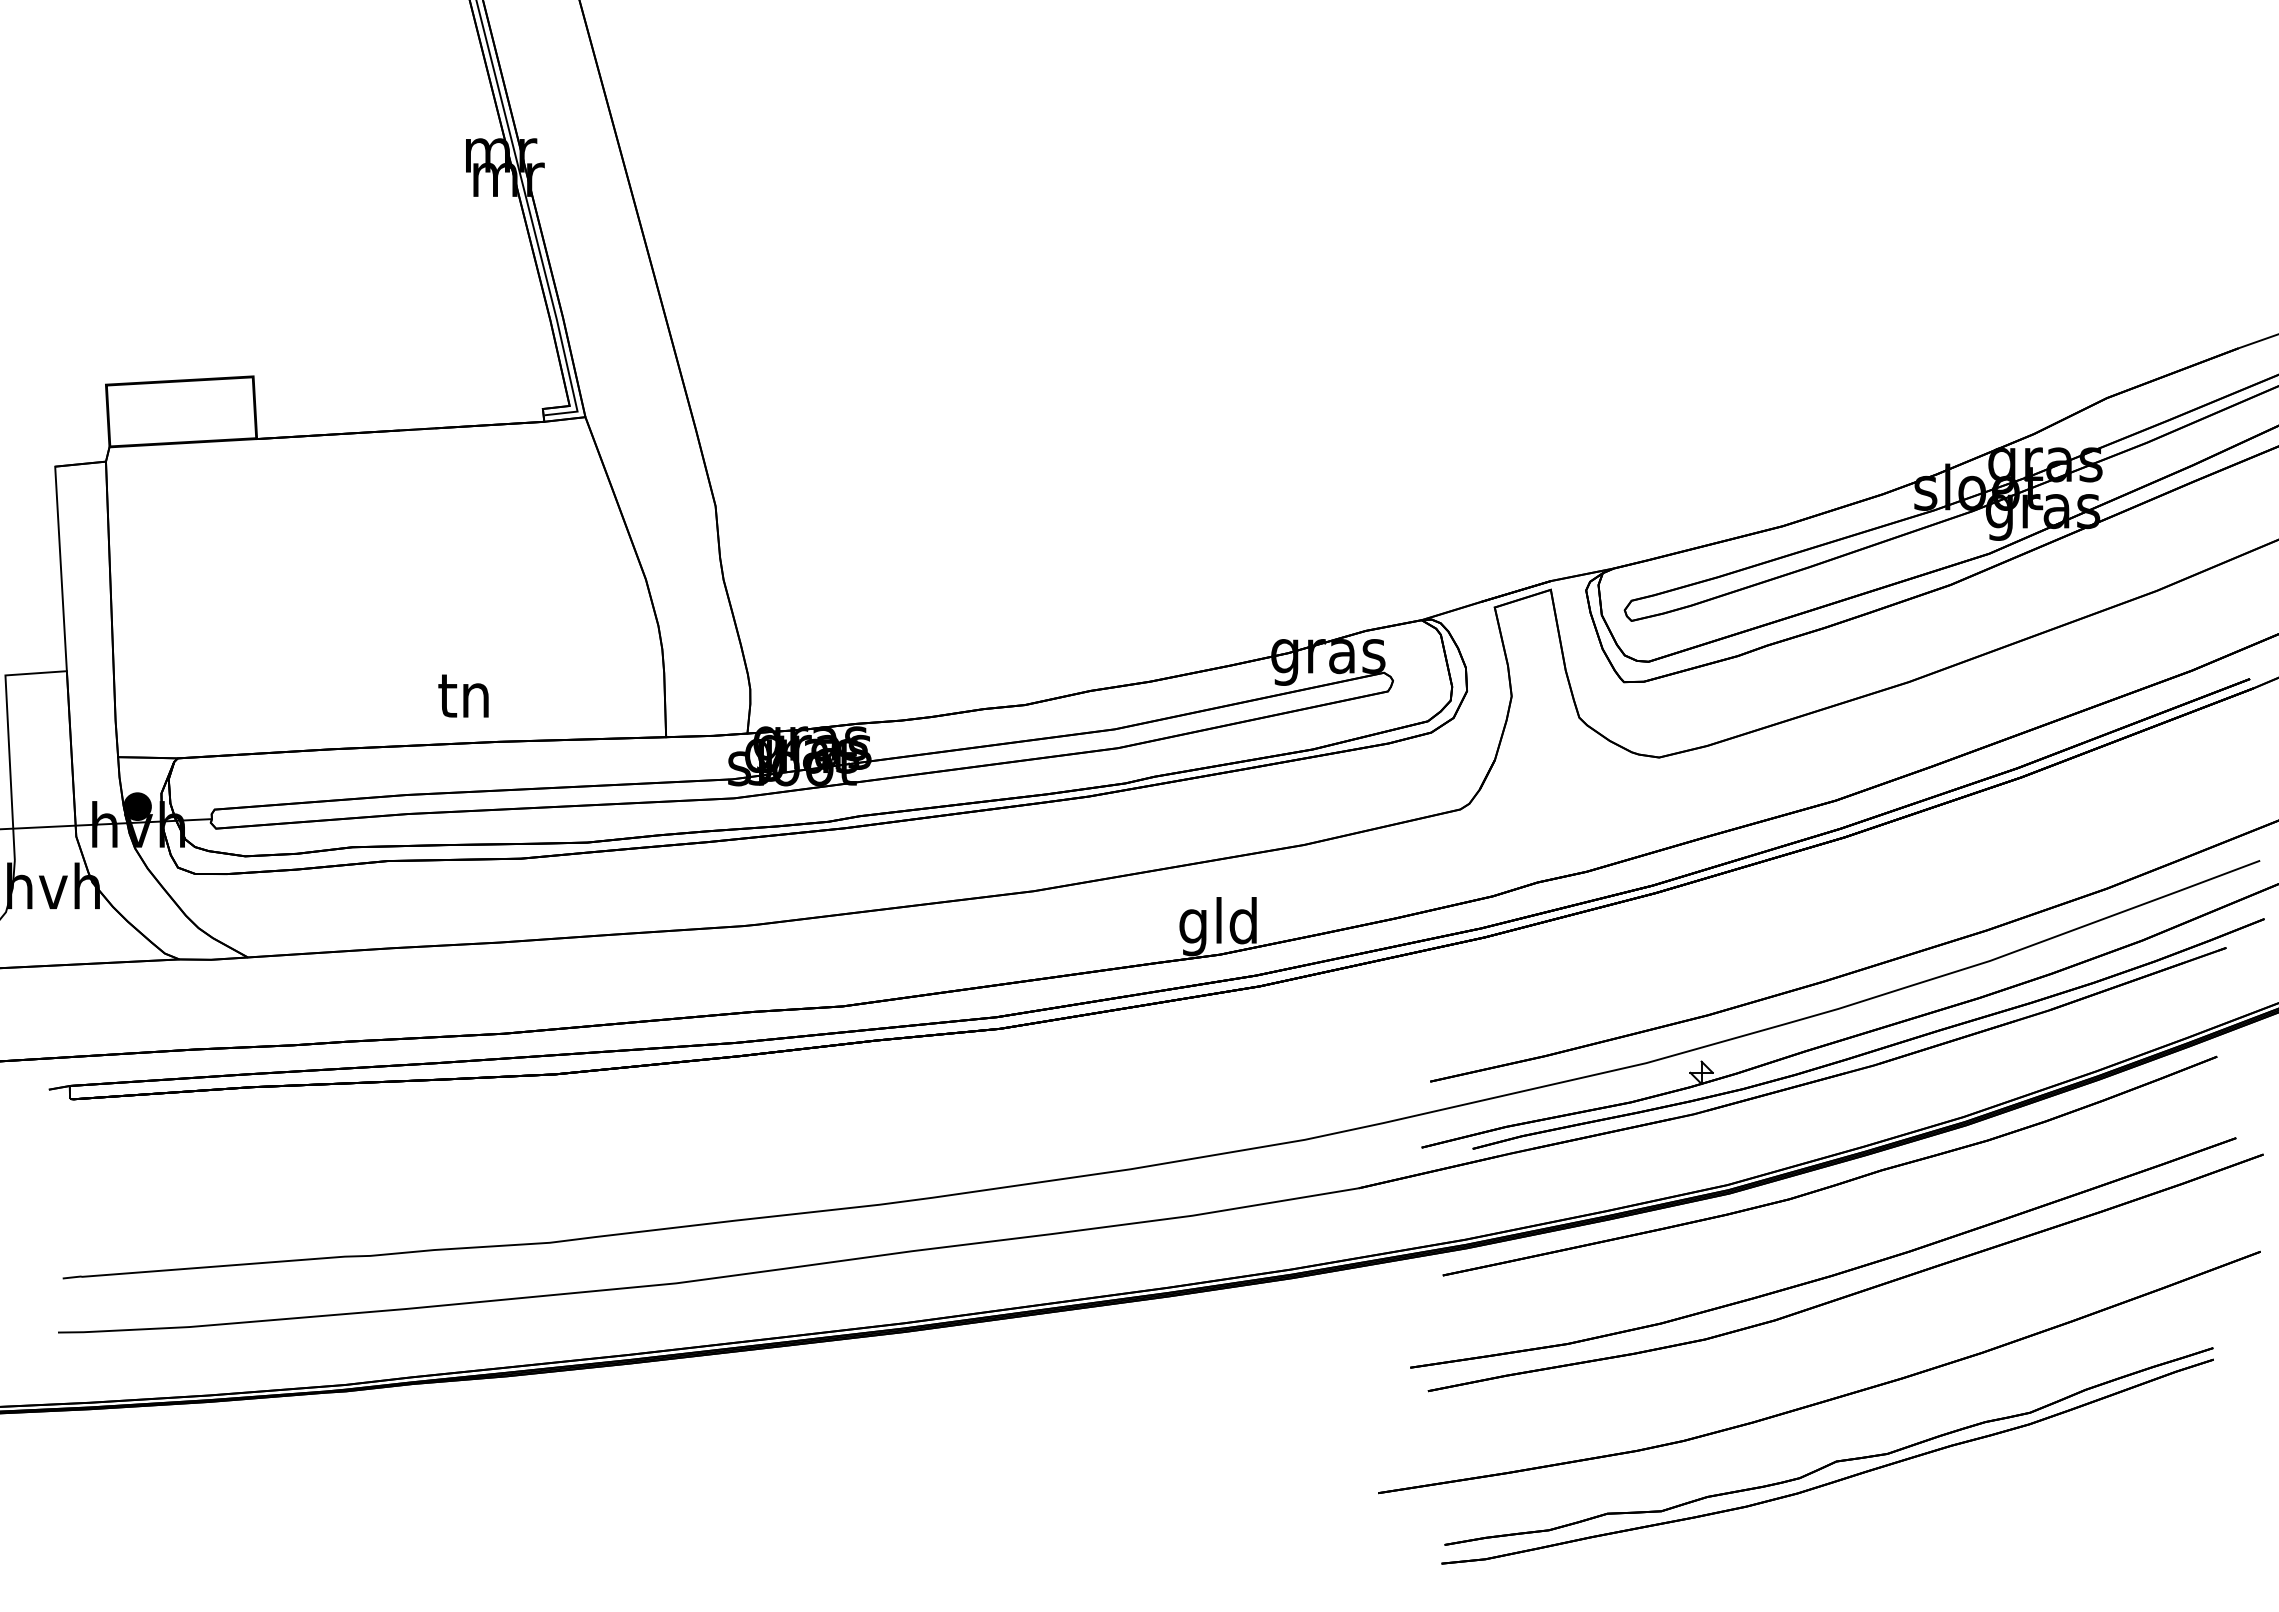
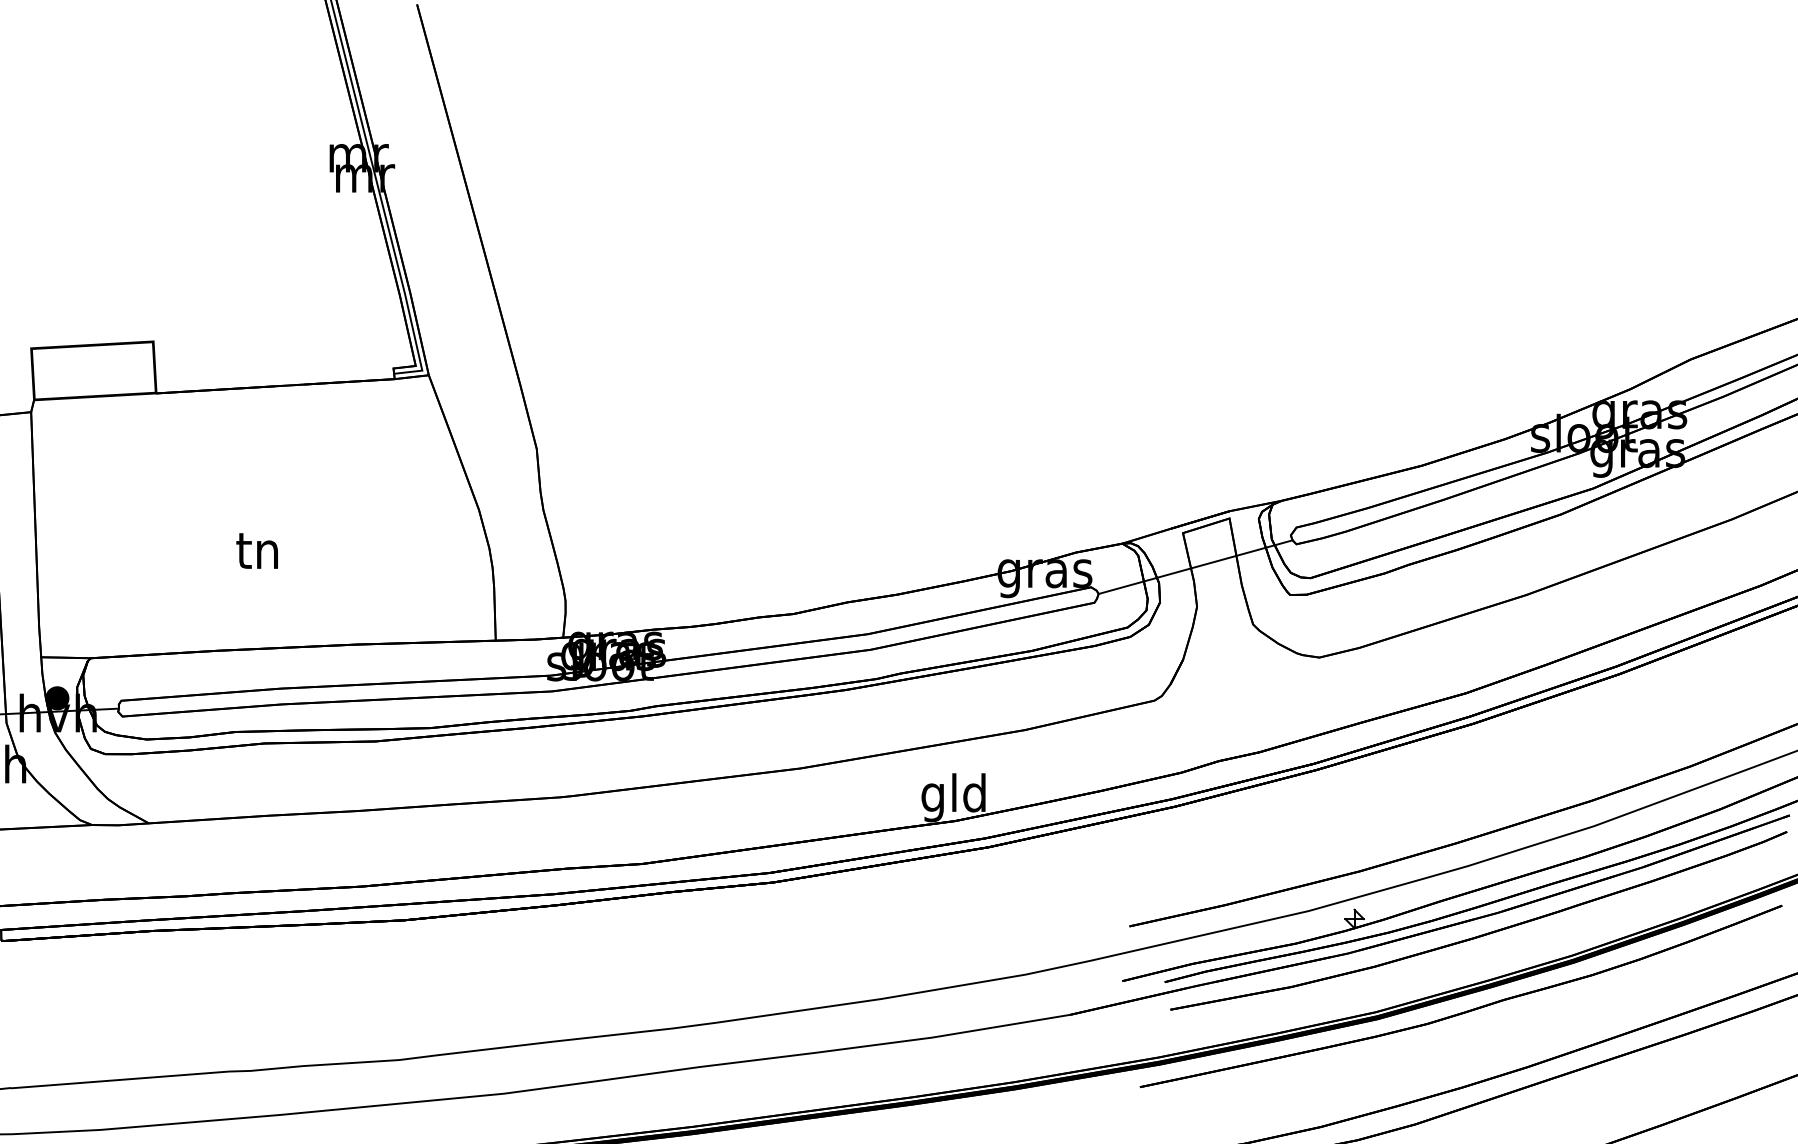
line: (1509, 648) -> (1195, 567), added
text: (463, 695) -> (257, 550), moved
part: (1858, 1090) -> (1484, 933), added

